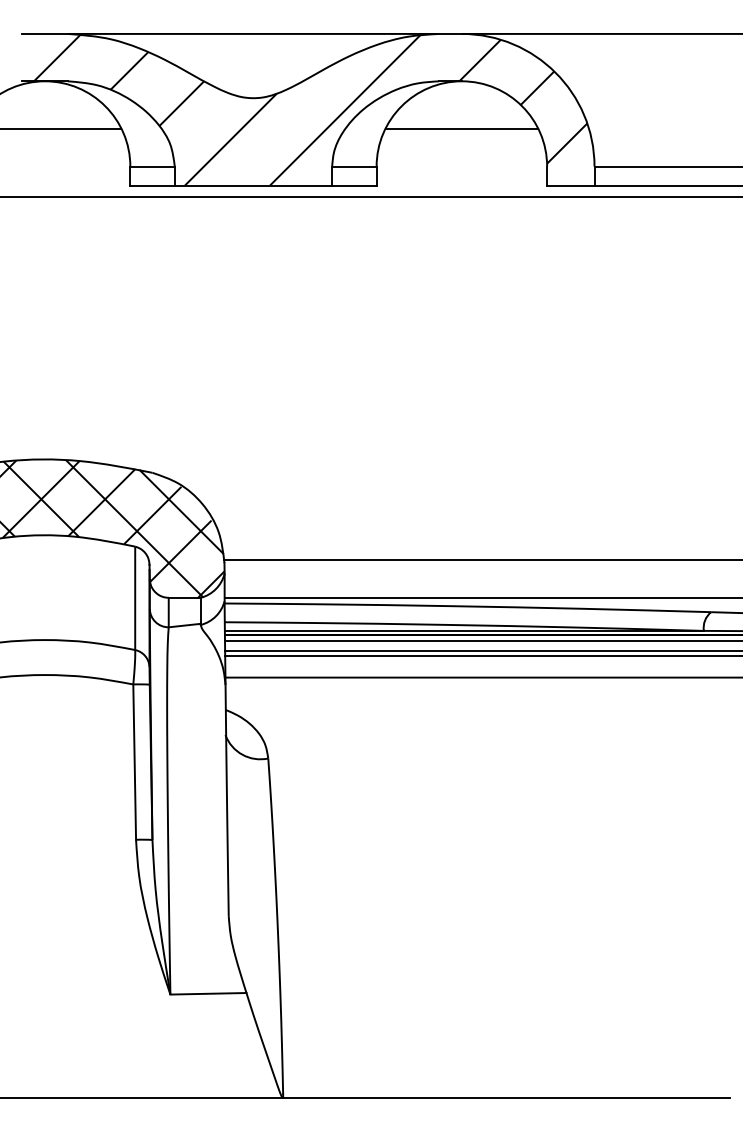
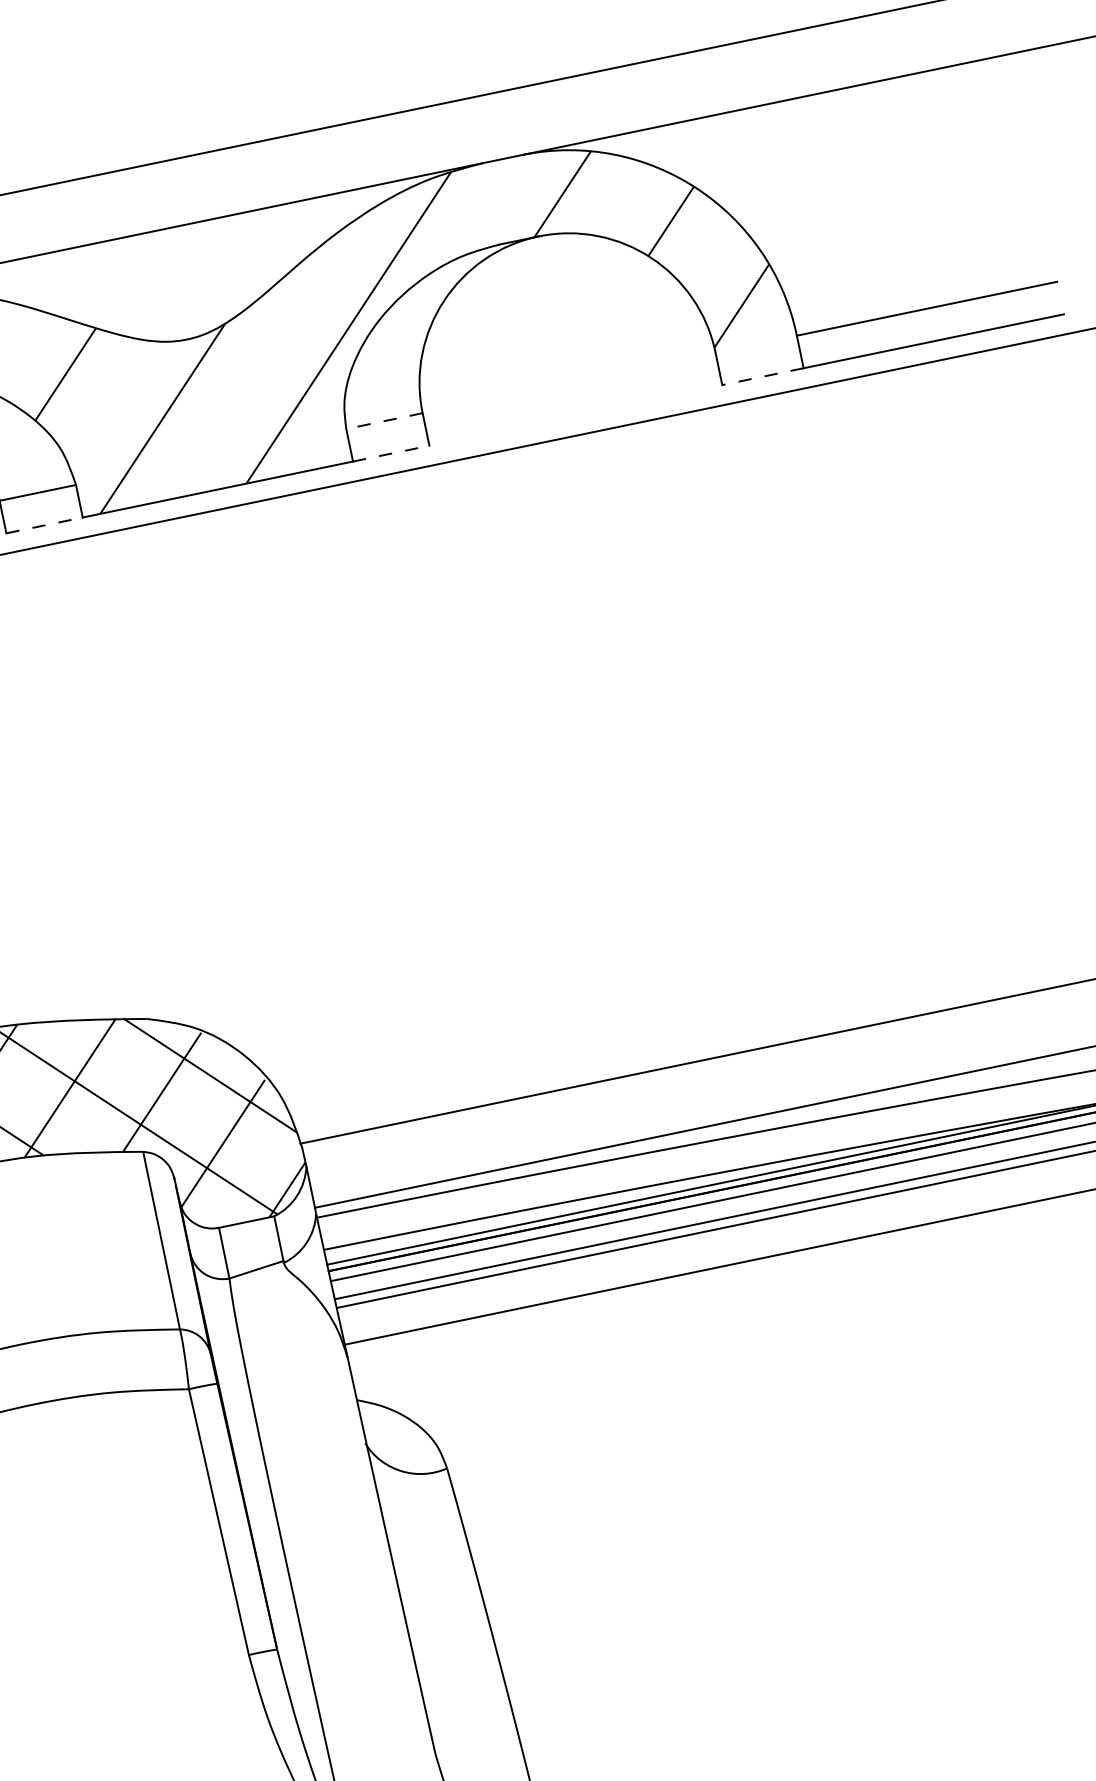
line: (461, 128) -> (554, 317), removed
line: (354, 166) -> (384, 420), solid -> dashed
line: (153, 185) -> (46, 525), solid -> dashed
line: (354, 185) -> (391, 453), solid -> dashed
line: (570, 185) -> (762, 376), solid -> dashed

